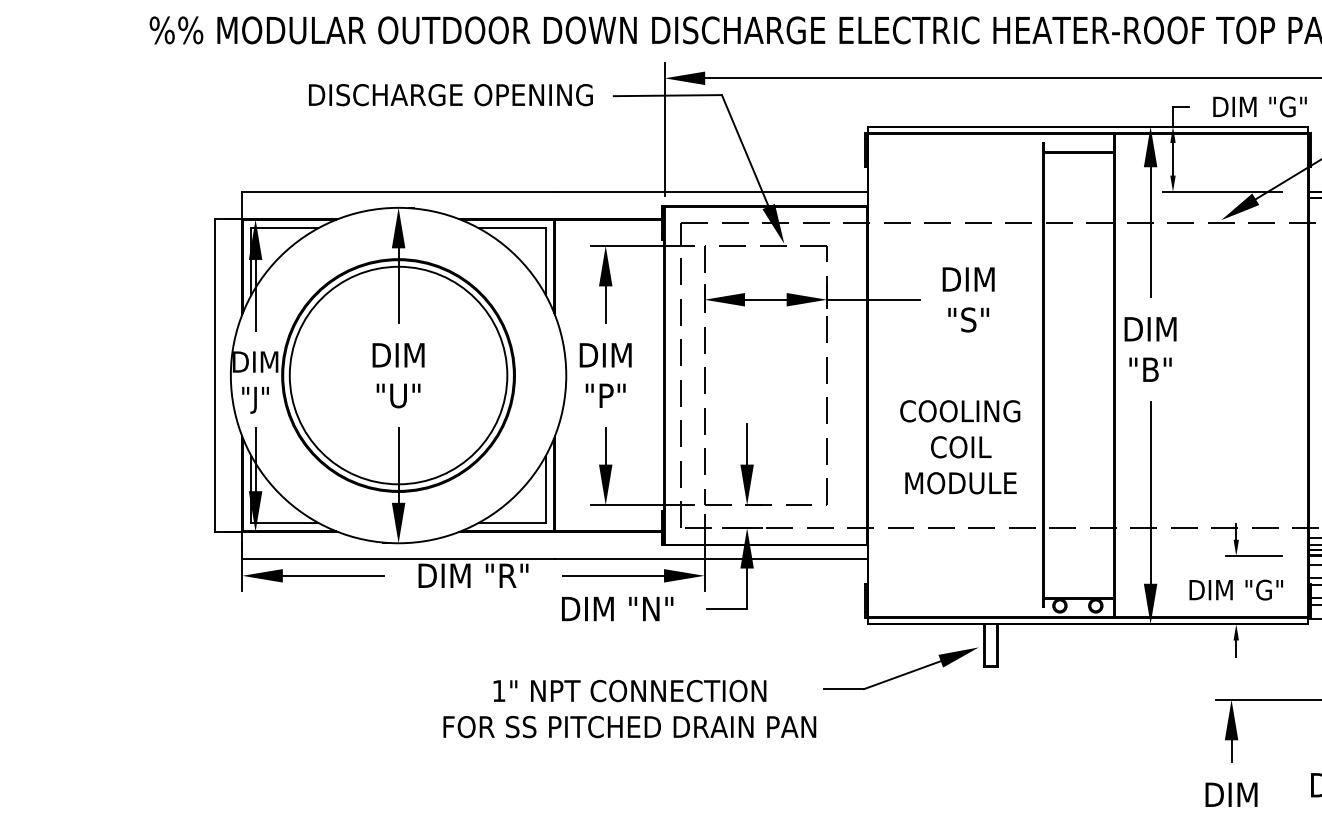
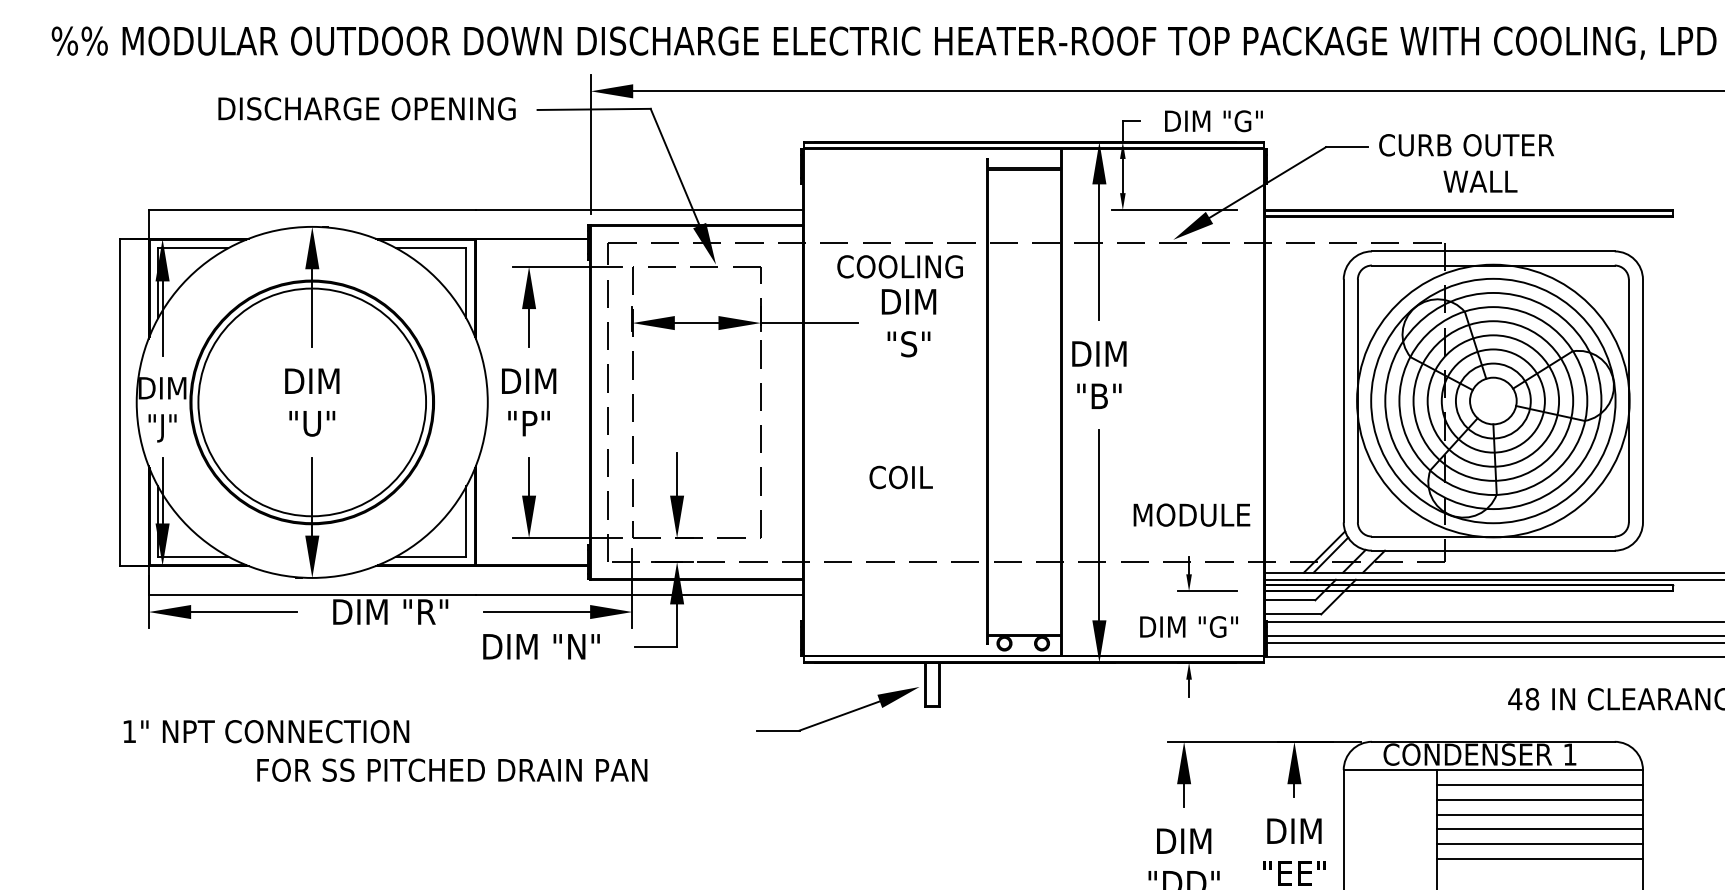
text: (959, 410) -> (899, 266), moved
text: (960, 482) -> (1191, 514), moved
text: (629, 690) -> (266, 731), moved
text: (629, 726) -> (452, 769), moved

